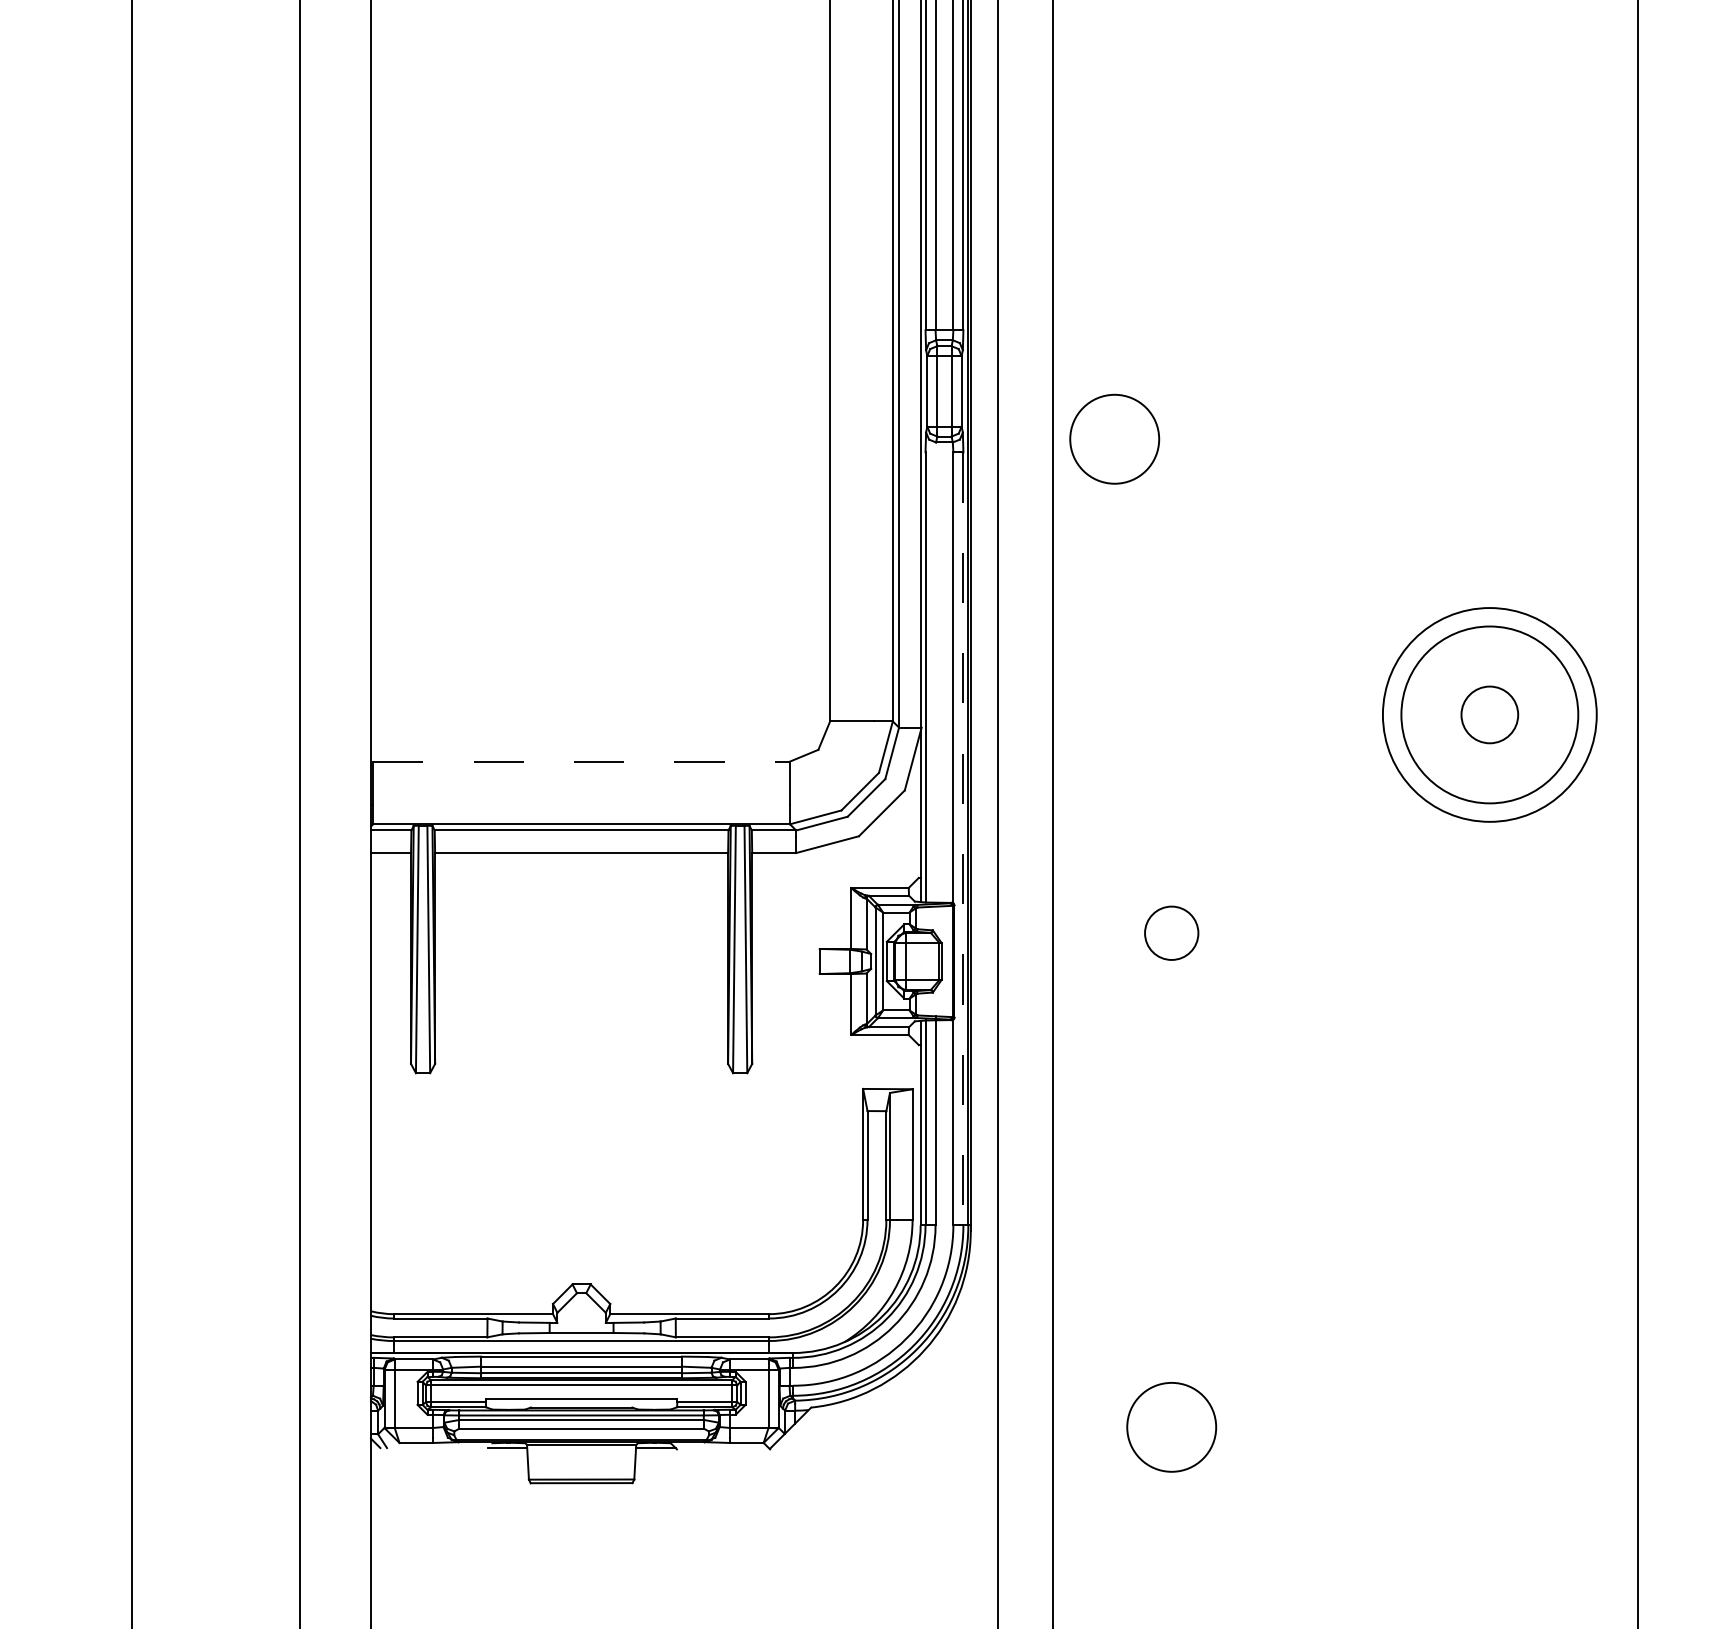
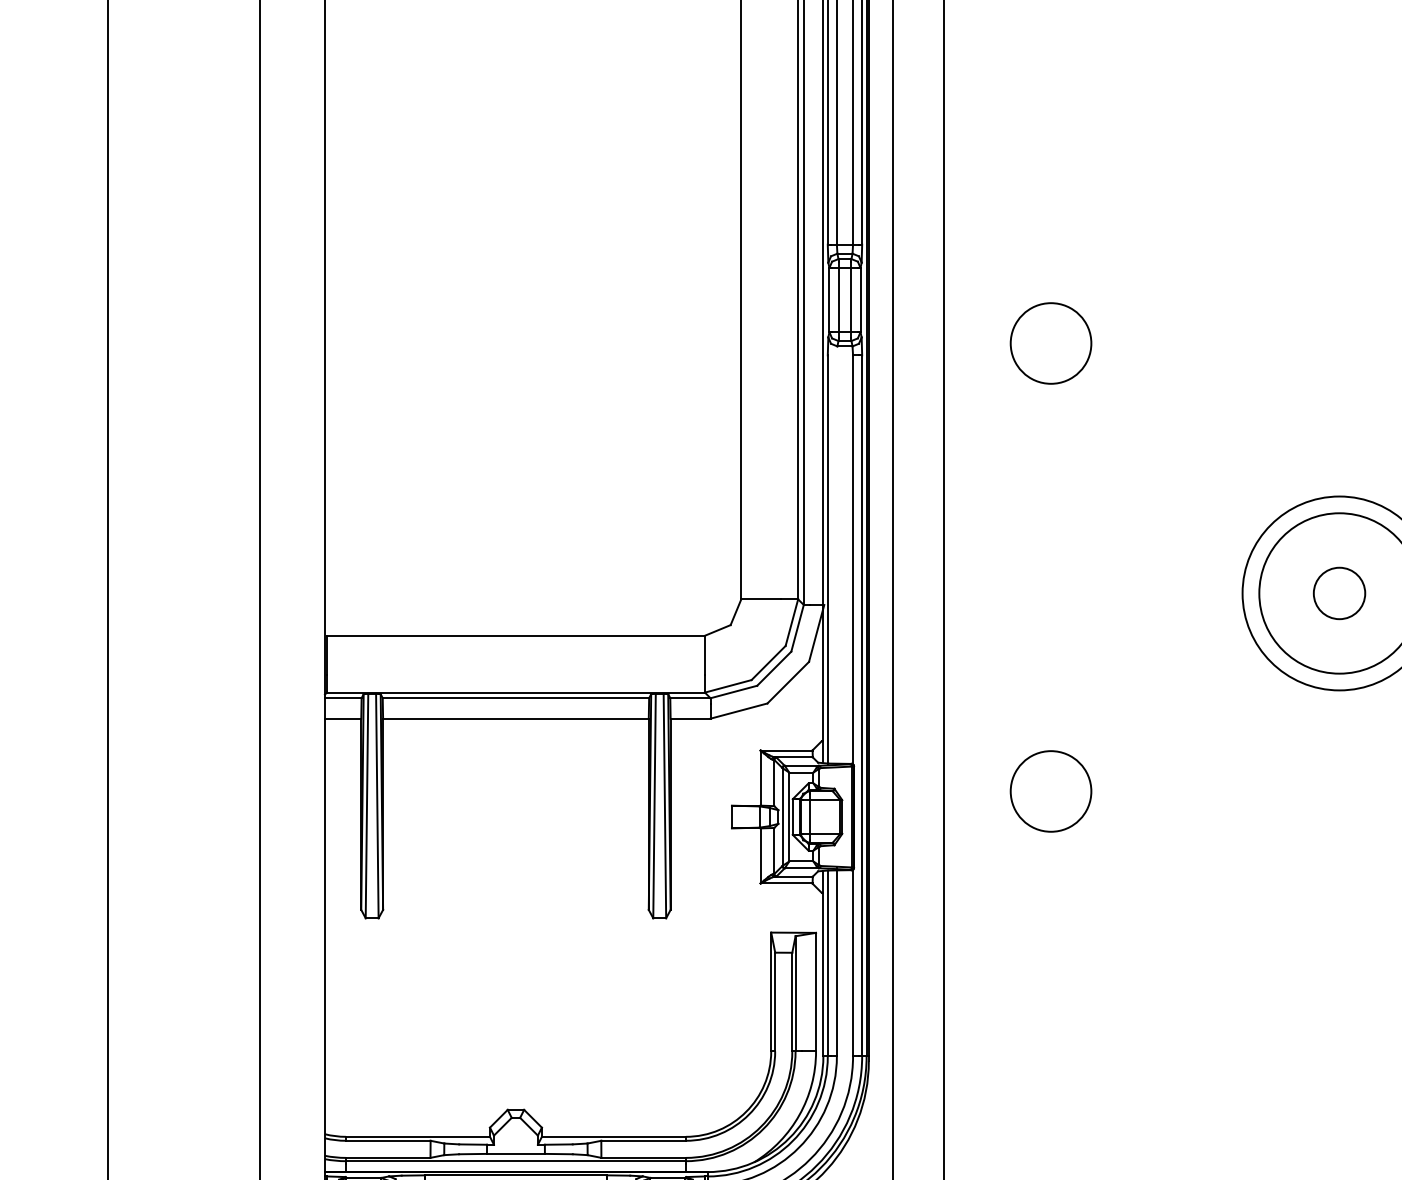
circle: (1114, 438) -> (1050, 342), moved
line: (582, 761) -> (516, 635), dashed -> solid
line: (963, 839) -> (862, 706), dashed -> solid
circle: (1171, 932) -> (1050, 790), size x1.67

